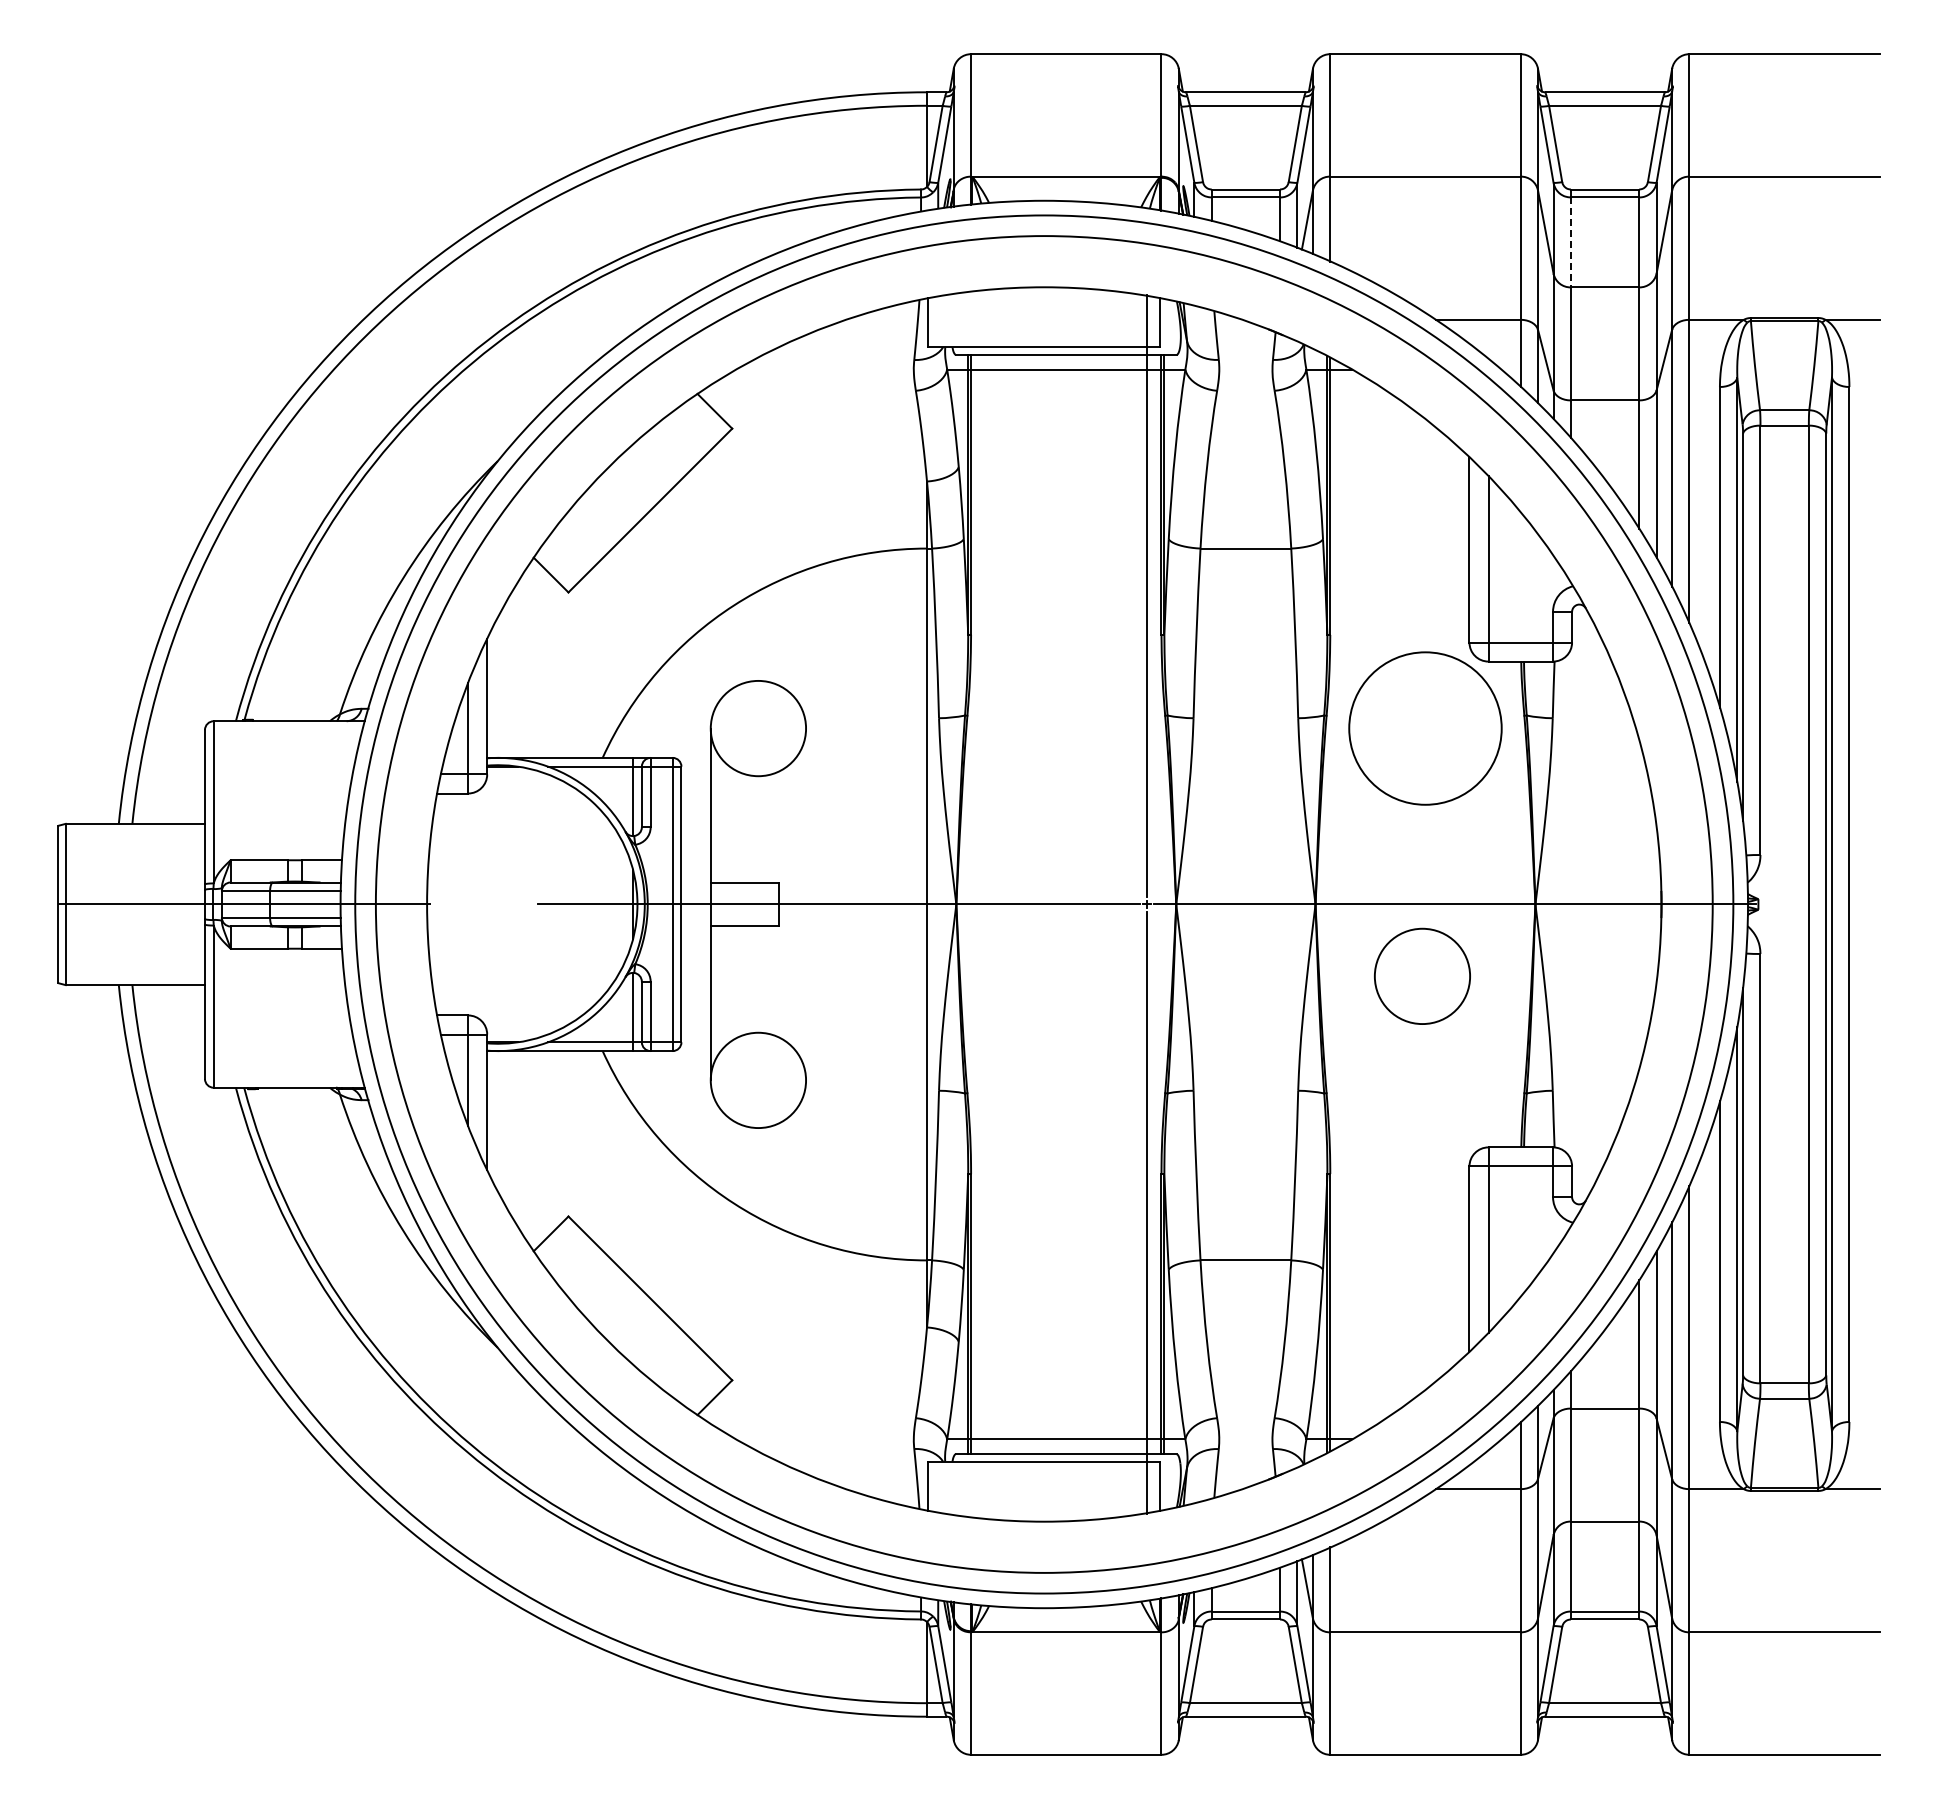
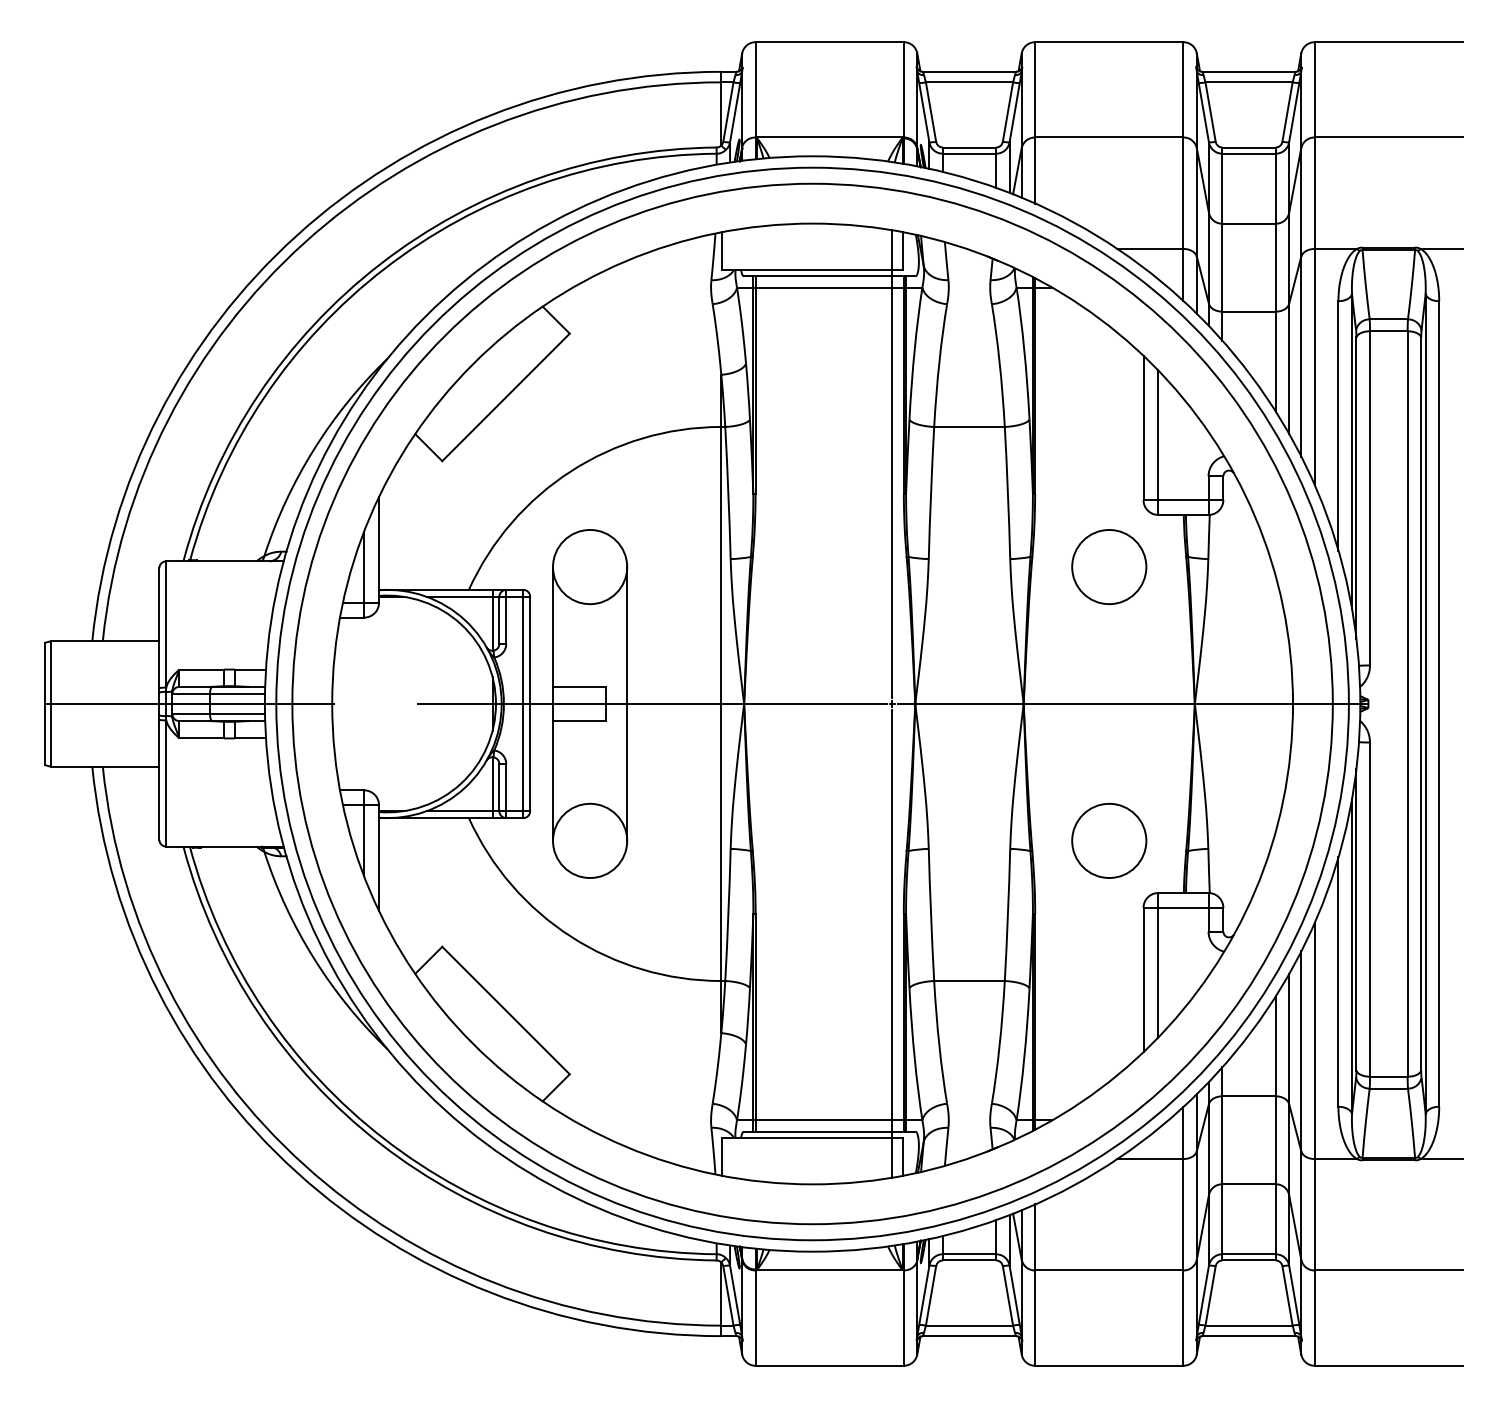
line: (1570, 242) -> (1222, 188), dashed -> solid
circle: (1425, 728) -> (1109, 567), size x0.62
line: (806, 904) -> (627, 704), added
circle: (1422, 975) -> (1109, 840), moved

